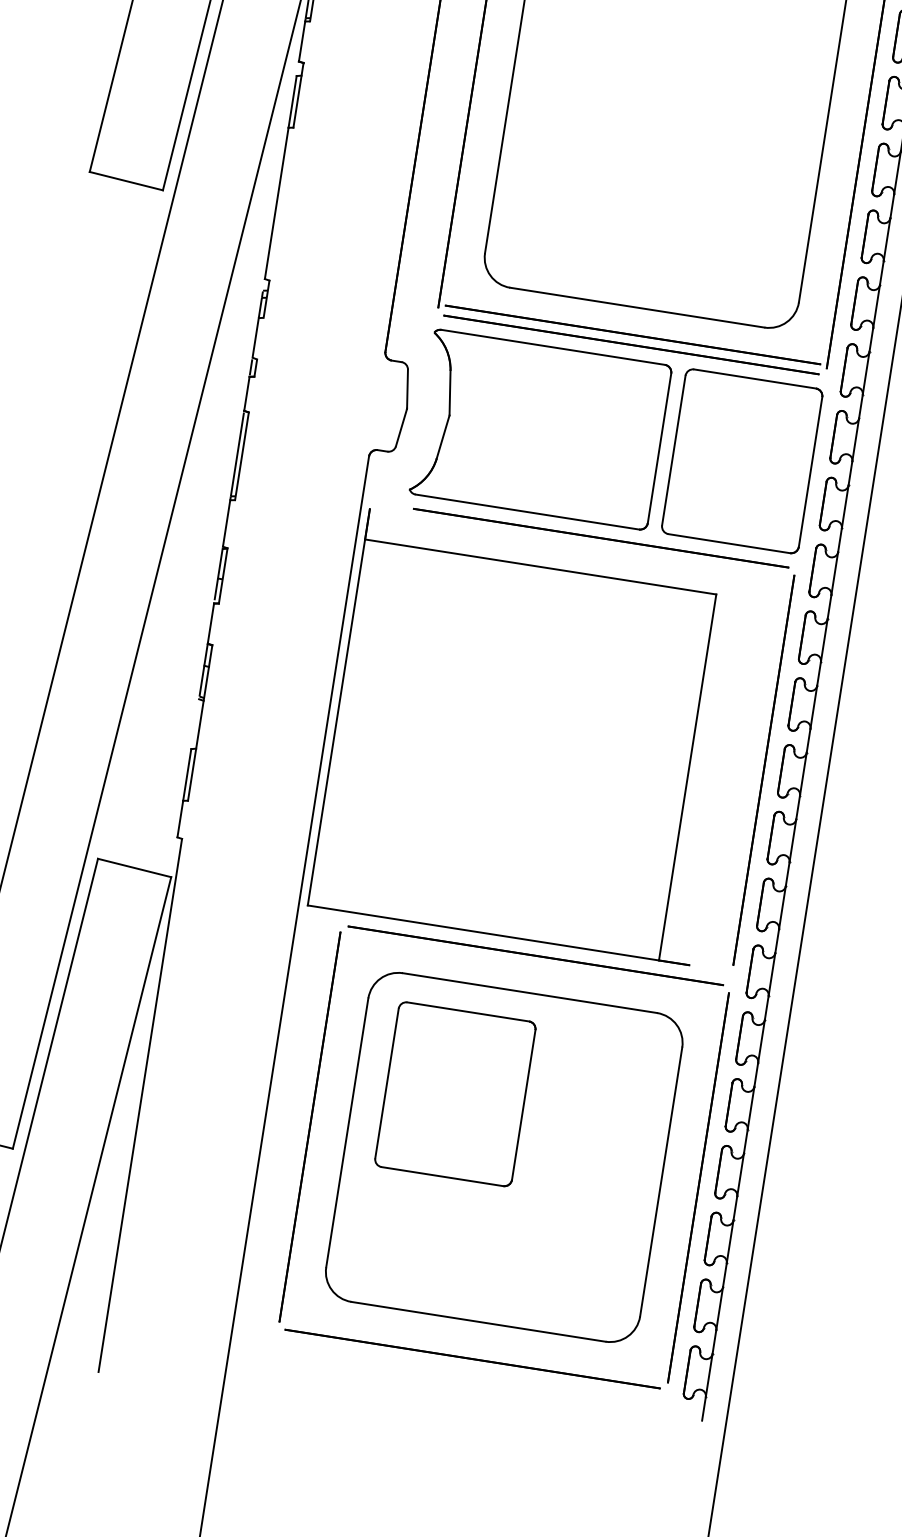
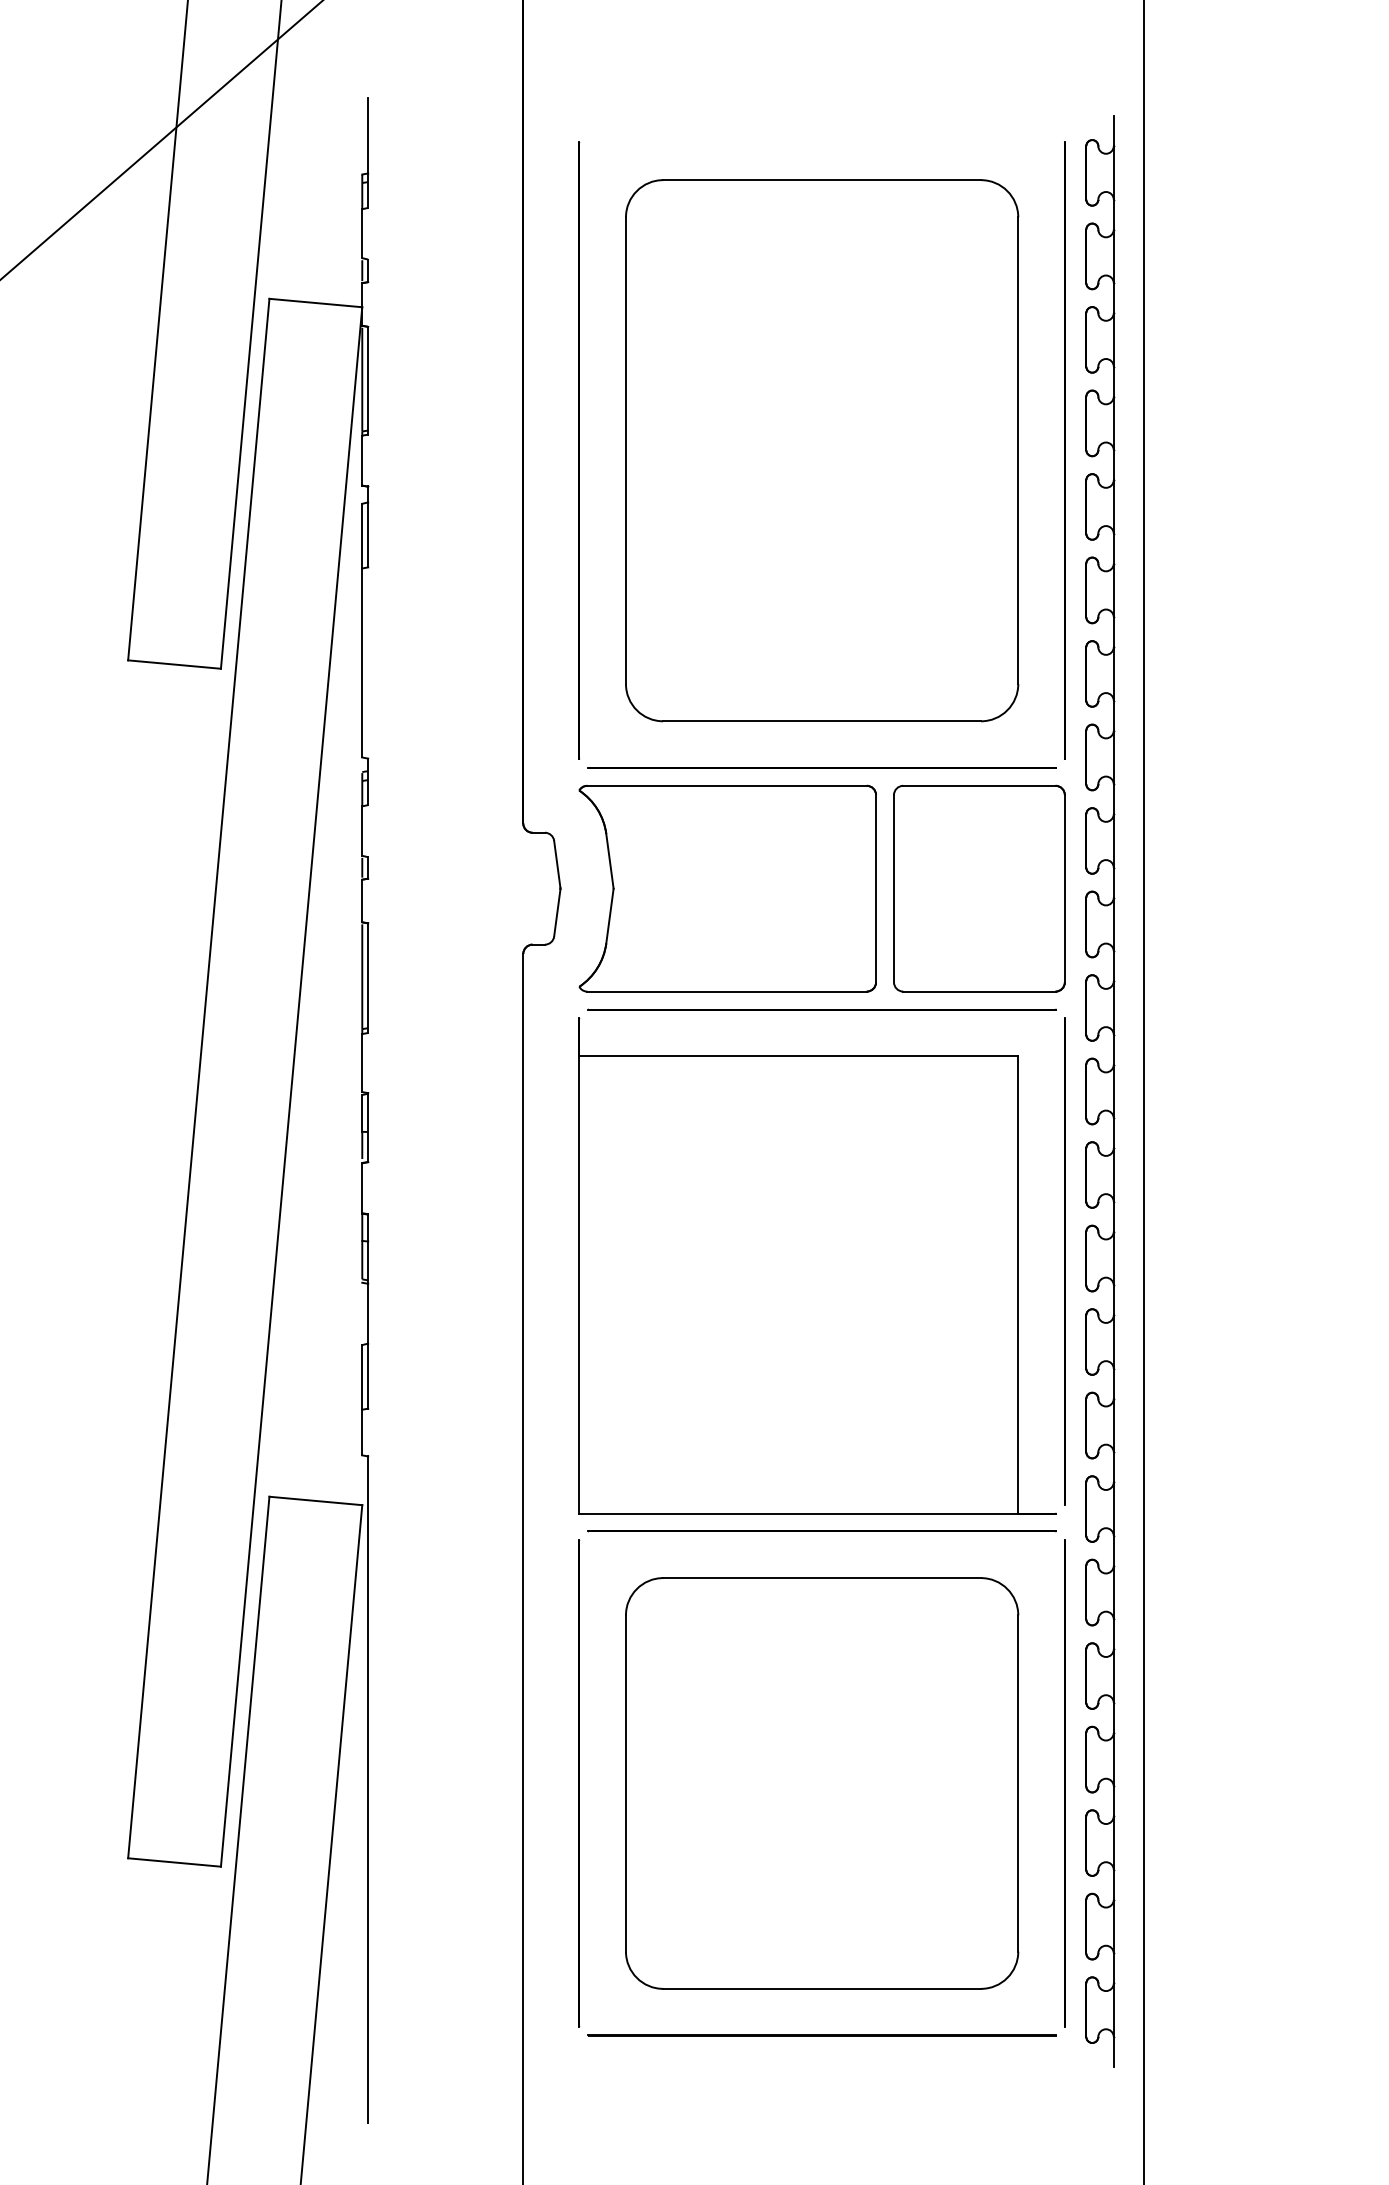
line: (632, 334) -> (821, 755), removed
part: (529, 736) -> (817, 1265), moved
part: (455, 1094) -> (750, 1715), removed

